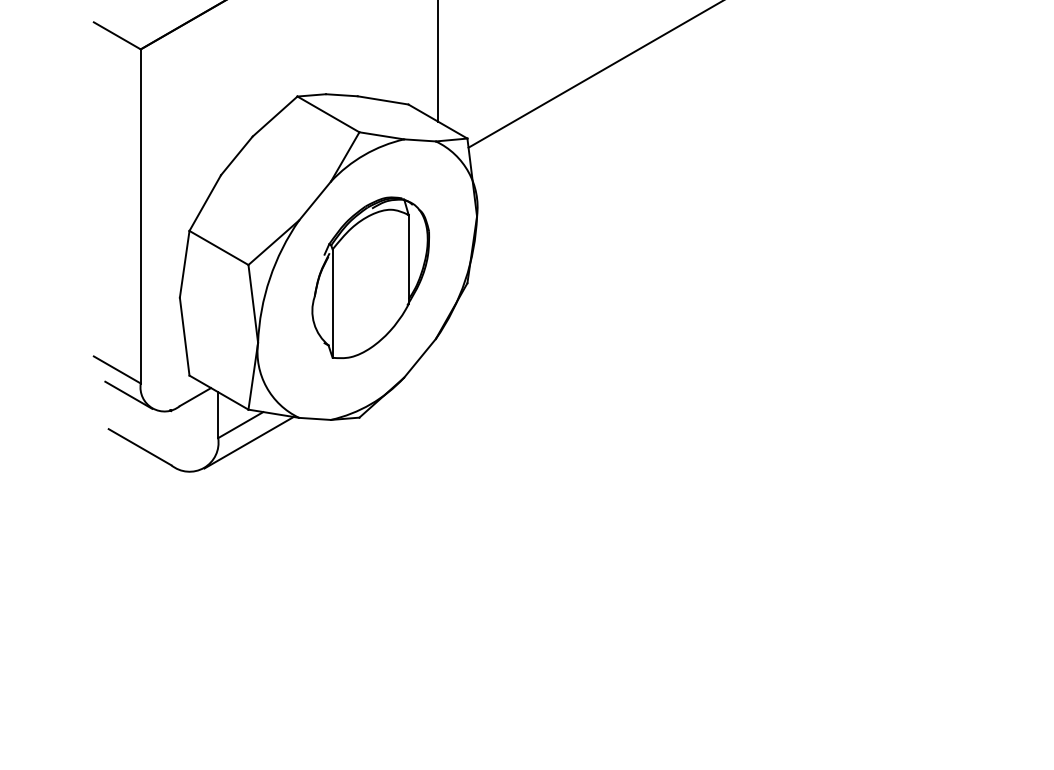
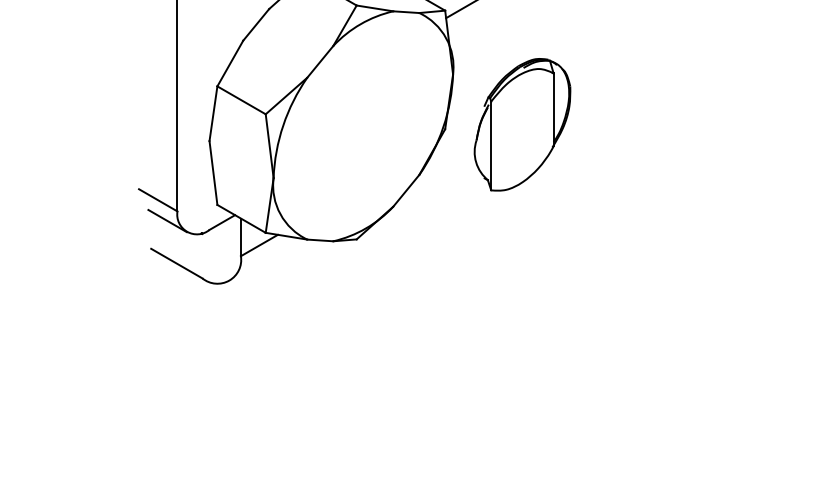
part: (370, 277) -> (522, 124), moved
line: (248, 442) -> (265, 259), removed

